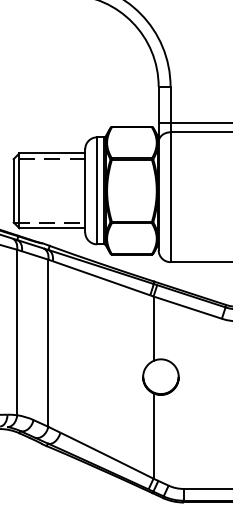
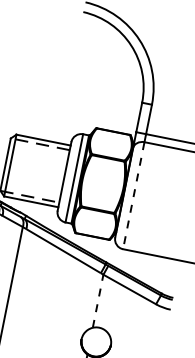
line: (170, 197) -> (133, 195), solid -> dashed
line: (153, 328) -> (98, 301), solid -> dashed

